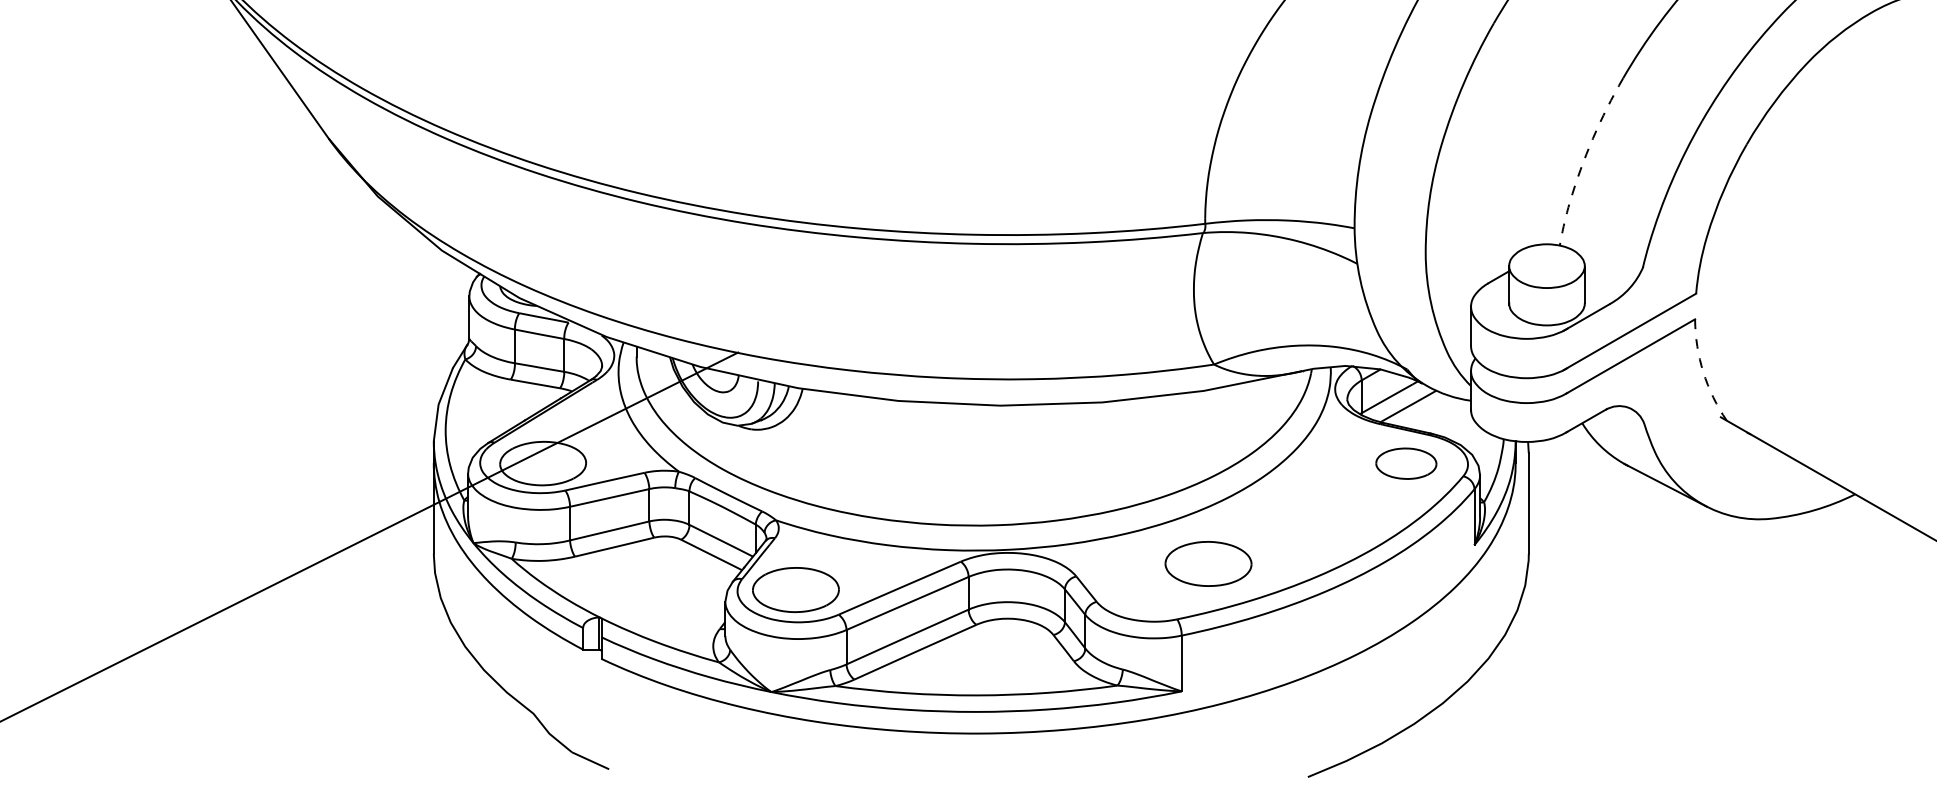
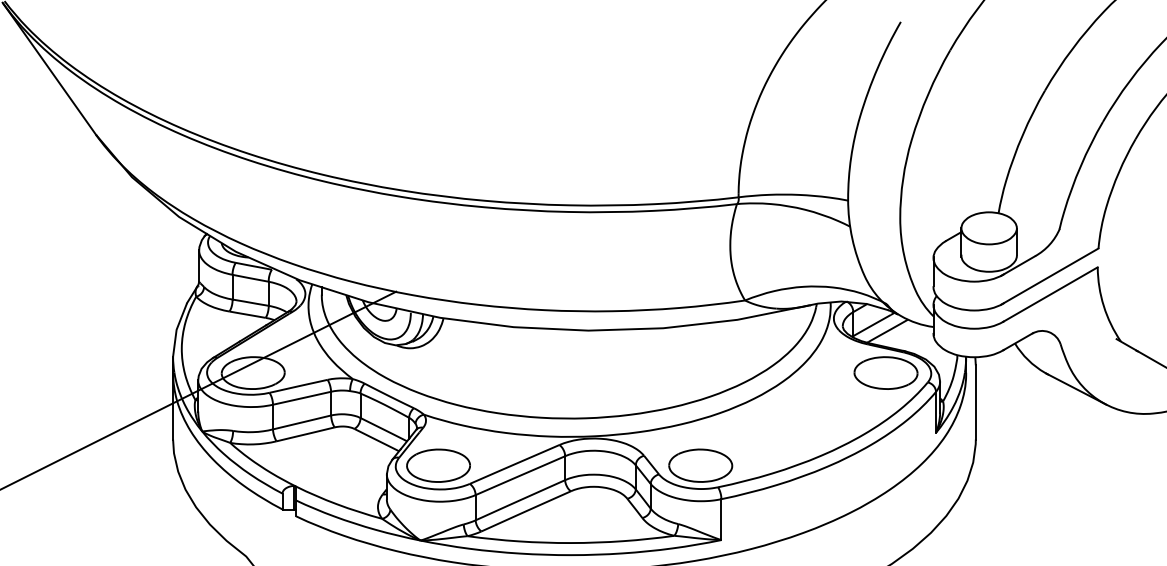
line: (1583, 162) -> (1015, 152), dashed -> solid
line: (1703, 372) -> (1103, 306), dashed -> solid
part: (1406, 463) -> (886, 373), size x1.43
part: (1208, 563) -> (700, 465), moved

